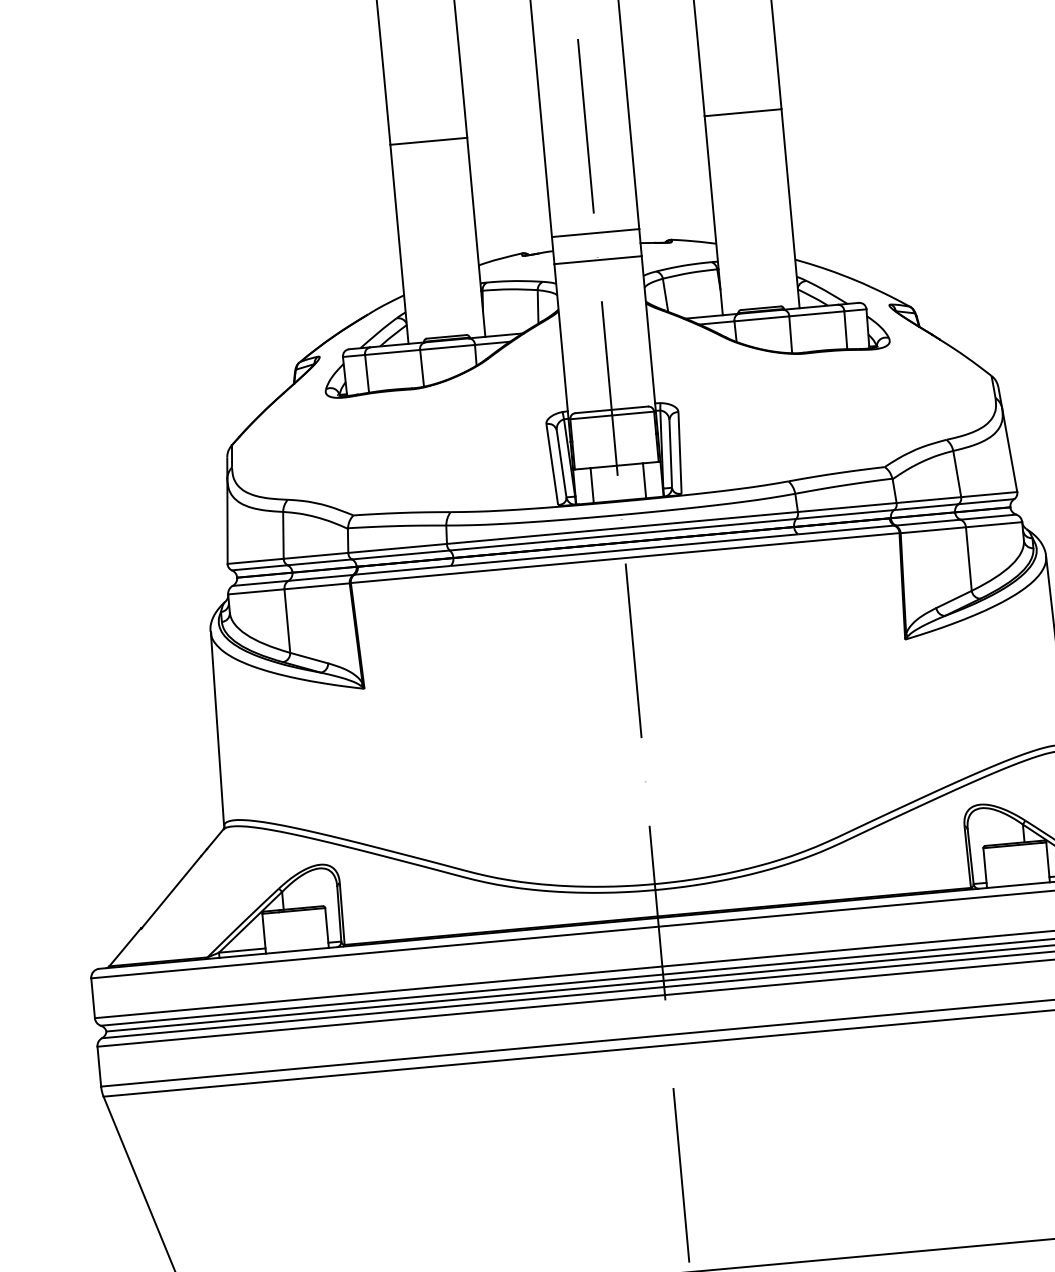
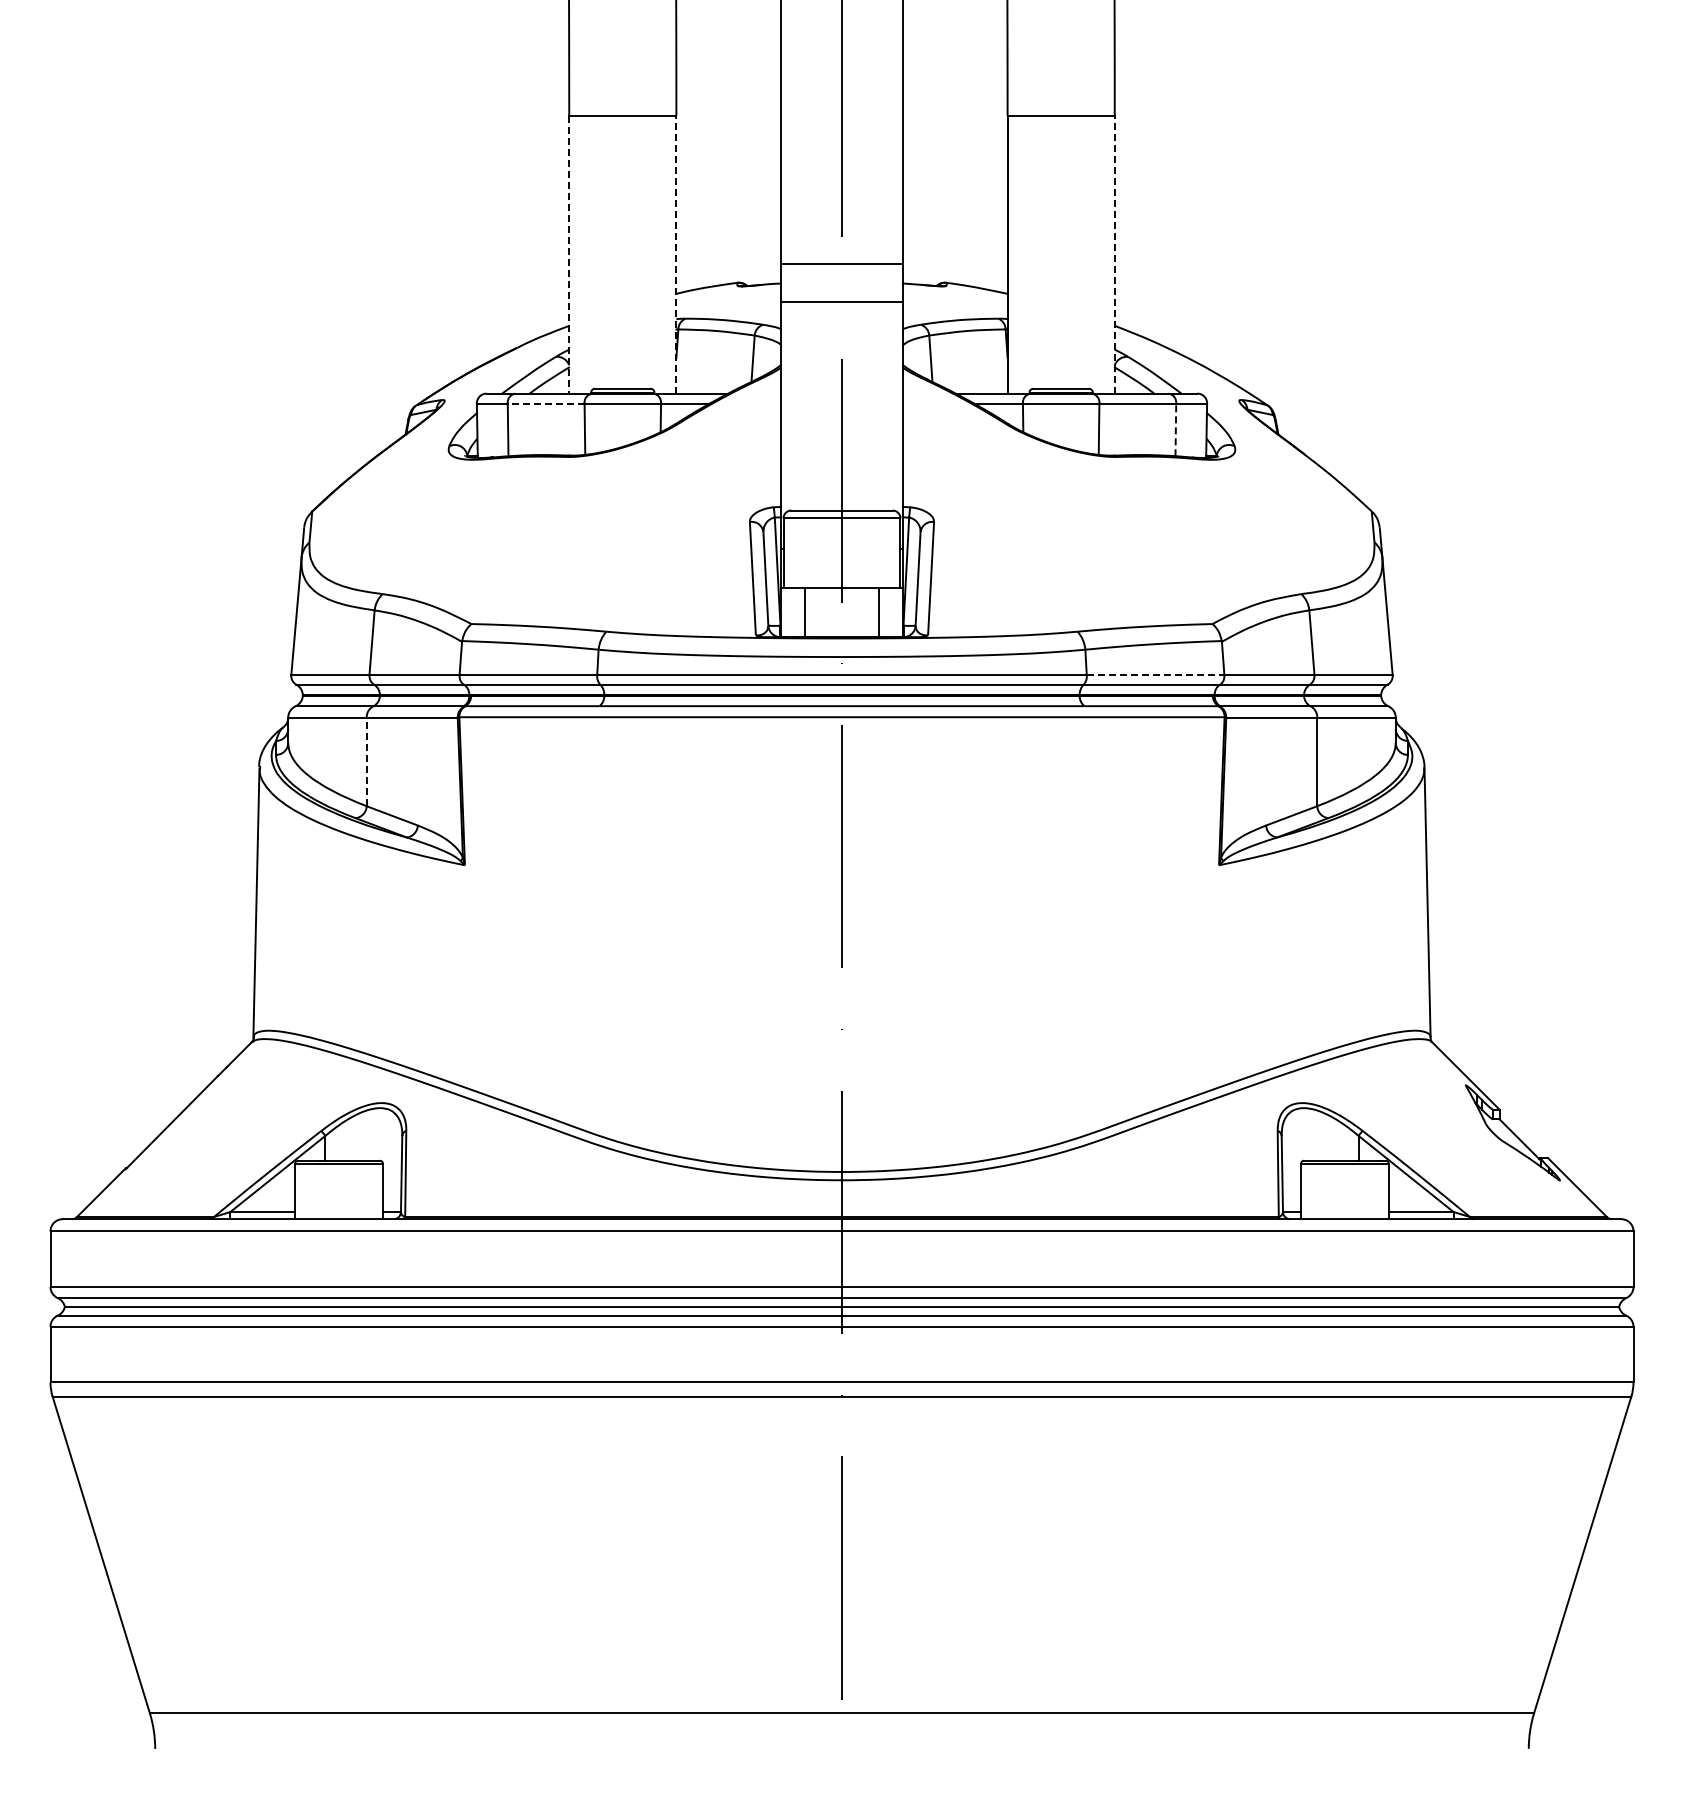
line: (790, 208) -> (1114, 254), solid -> dashed
line: (476, 237) -> (676, 254), solid -> dashed
line: (399, 244) -> (569, 254), solid -> dashed
line: (845, 330) -> (1175, 429), solid -> dashed
line: (392, 352) -> (545, 403), solid -> dashed
line: (847, 507) -> (1155, 675), solid -> dashed
line: (287, 620) -> (366, 761), solid -> dashed

